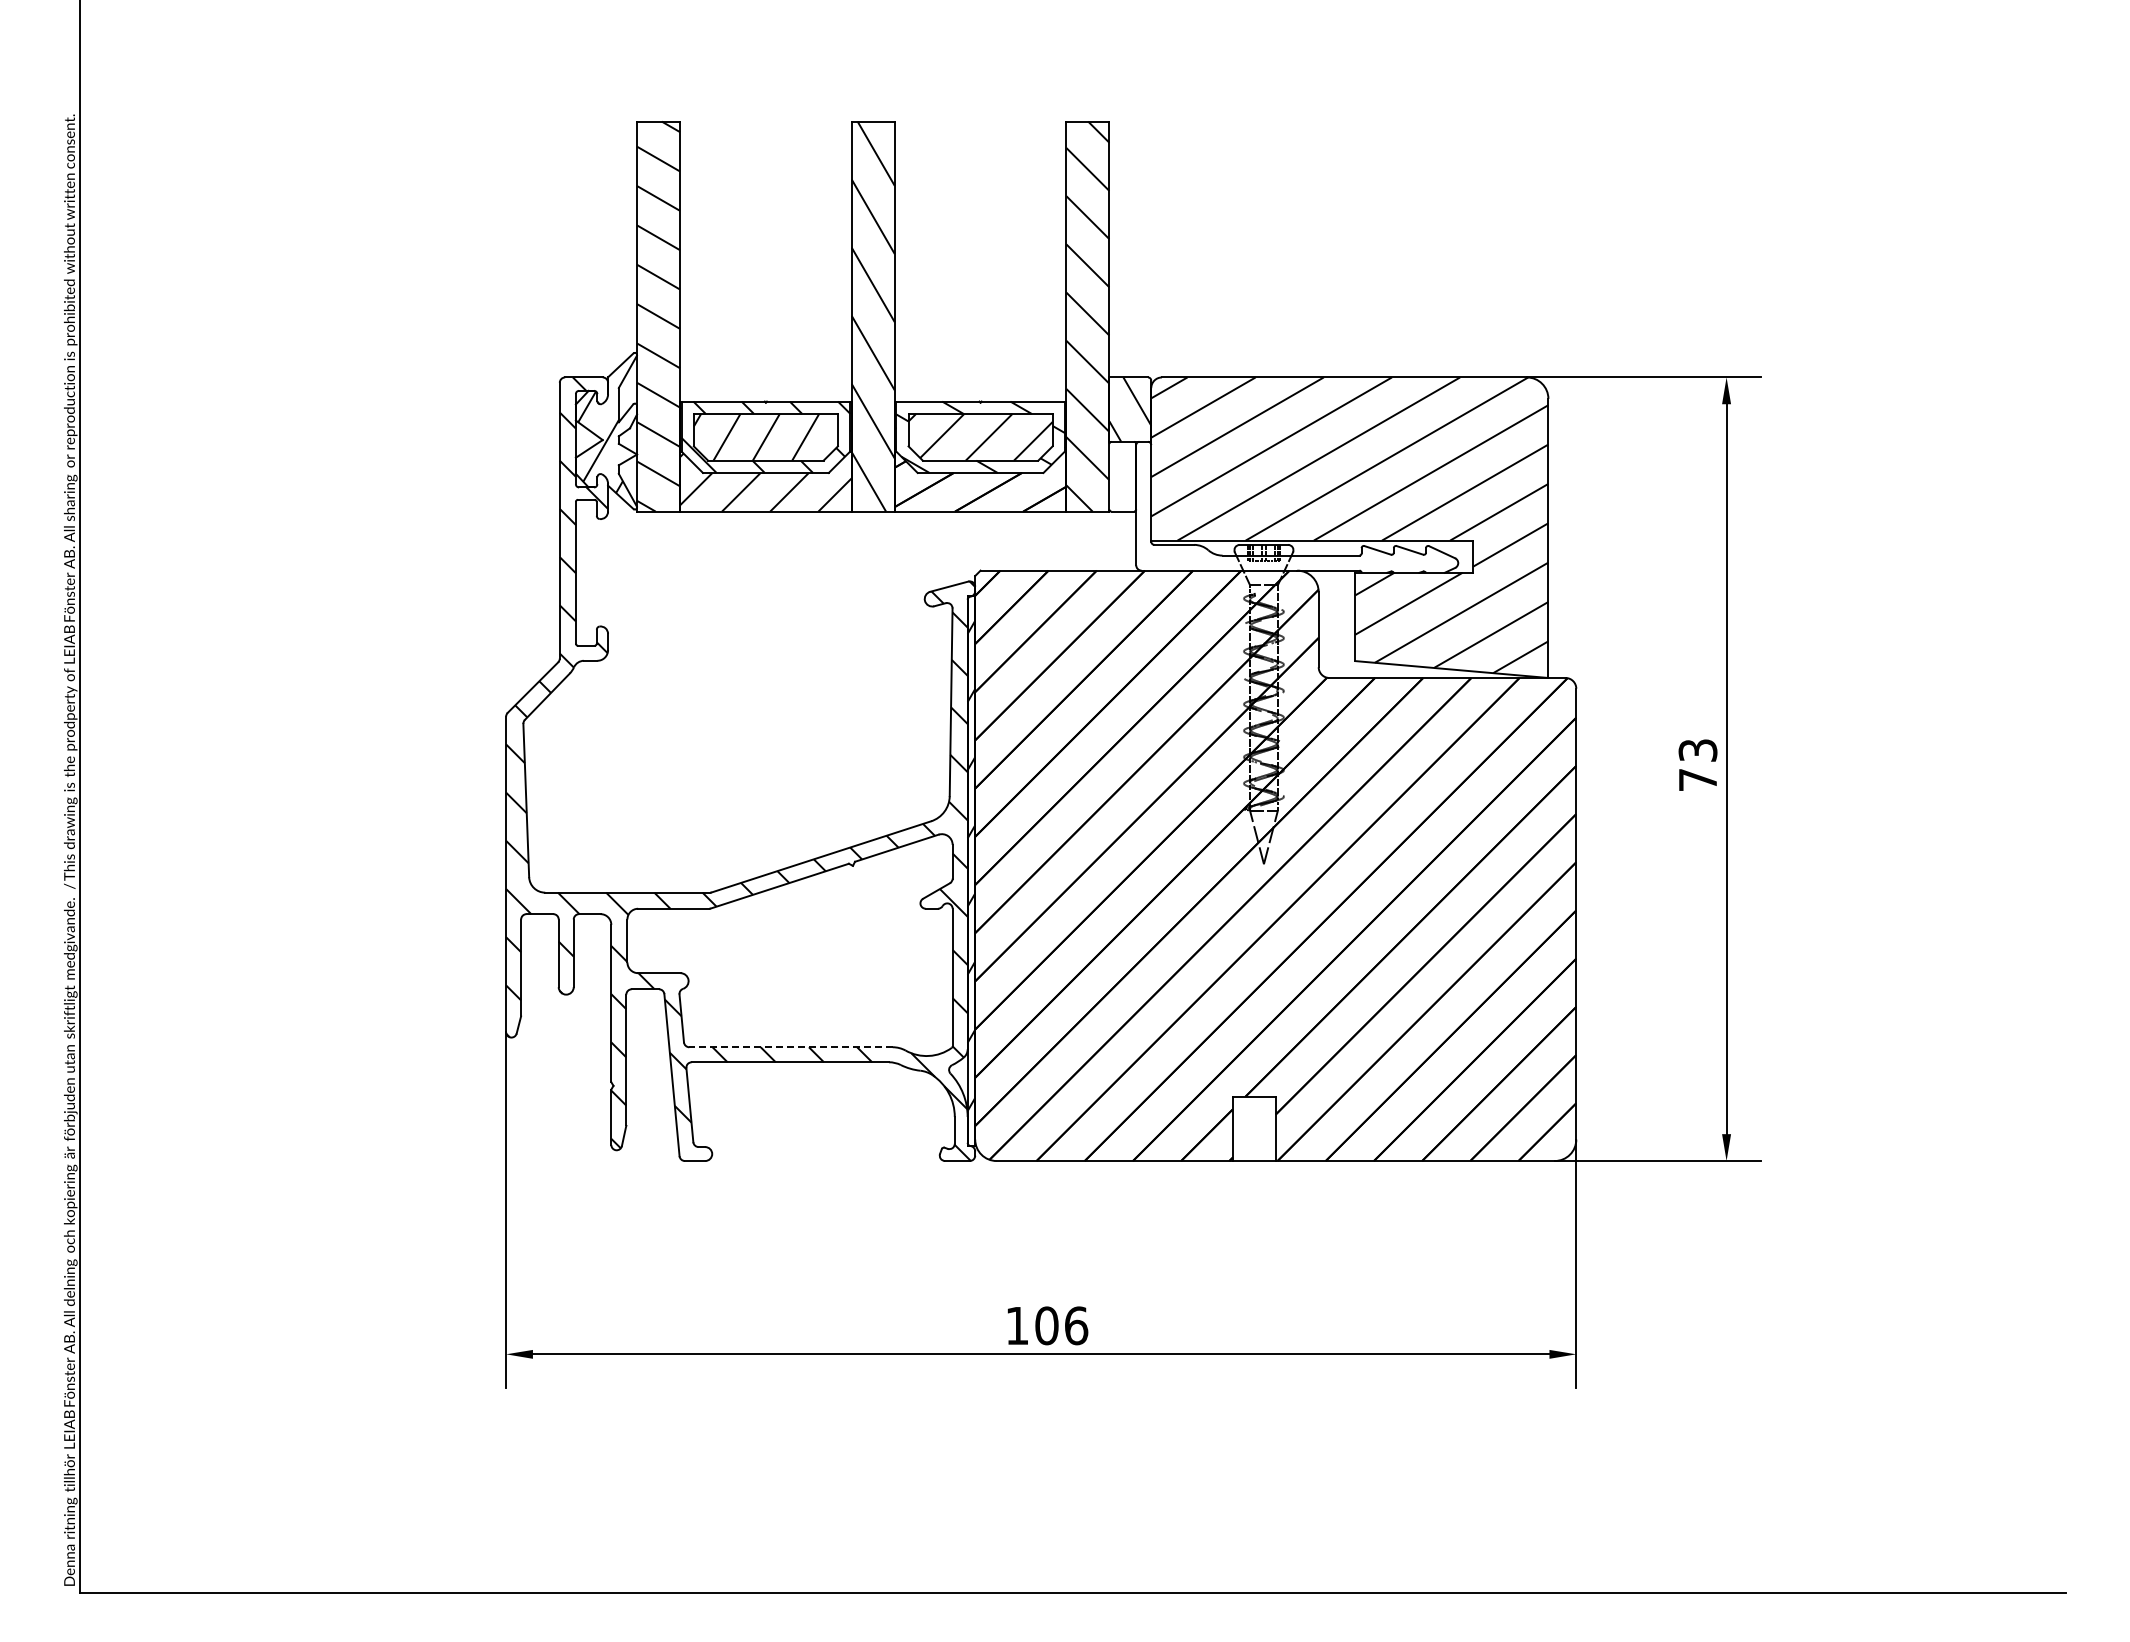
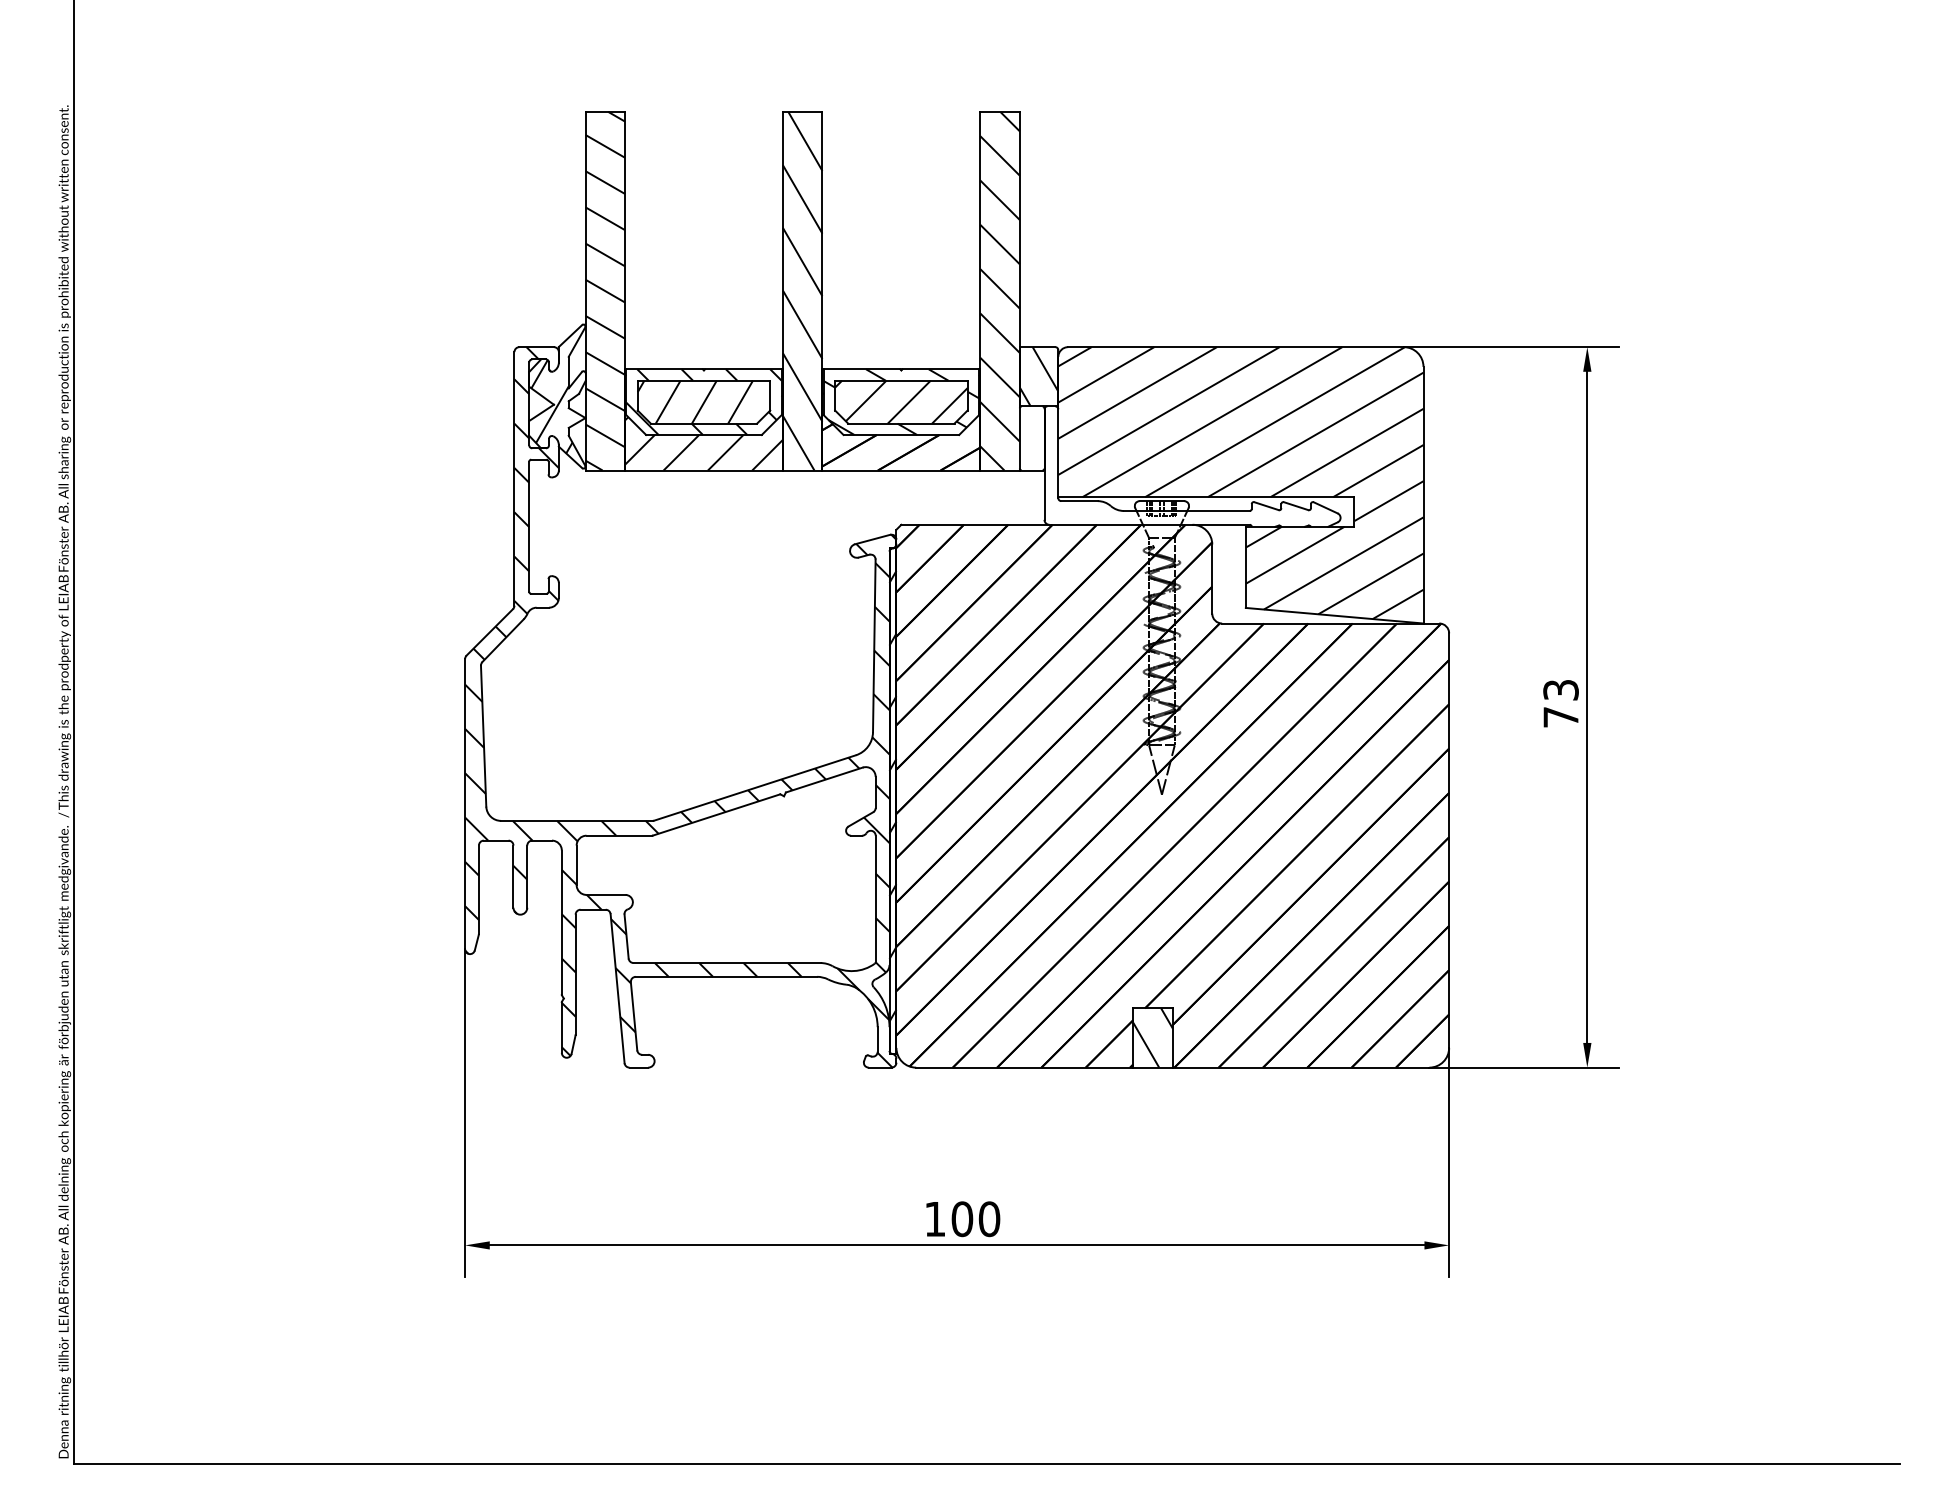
line: (791, 1047) -> (727, 963), dashed -> solid
hatch: (1253, 1128) -> (1152, 1037), added
text: (1076, 1325) -> (989, 1218), 106 -> 100

